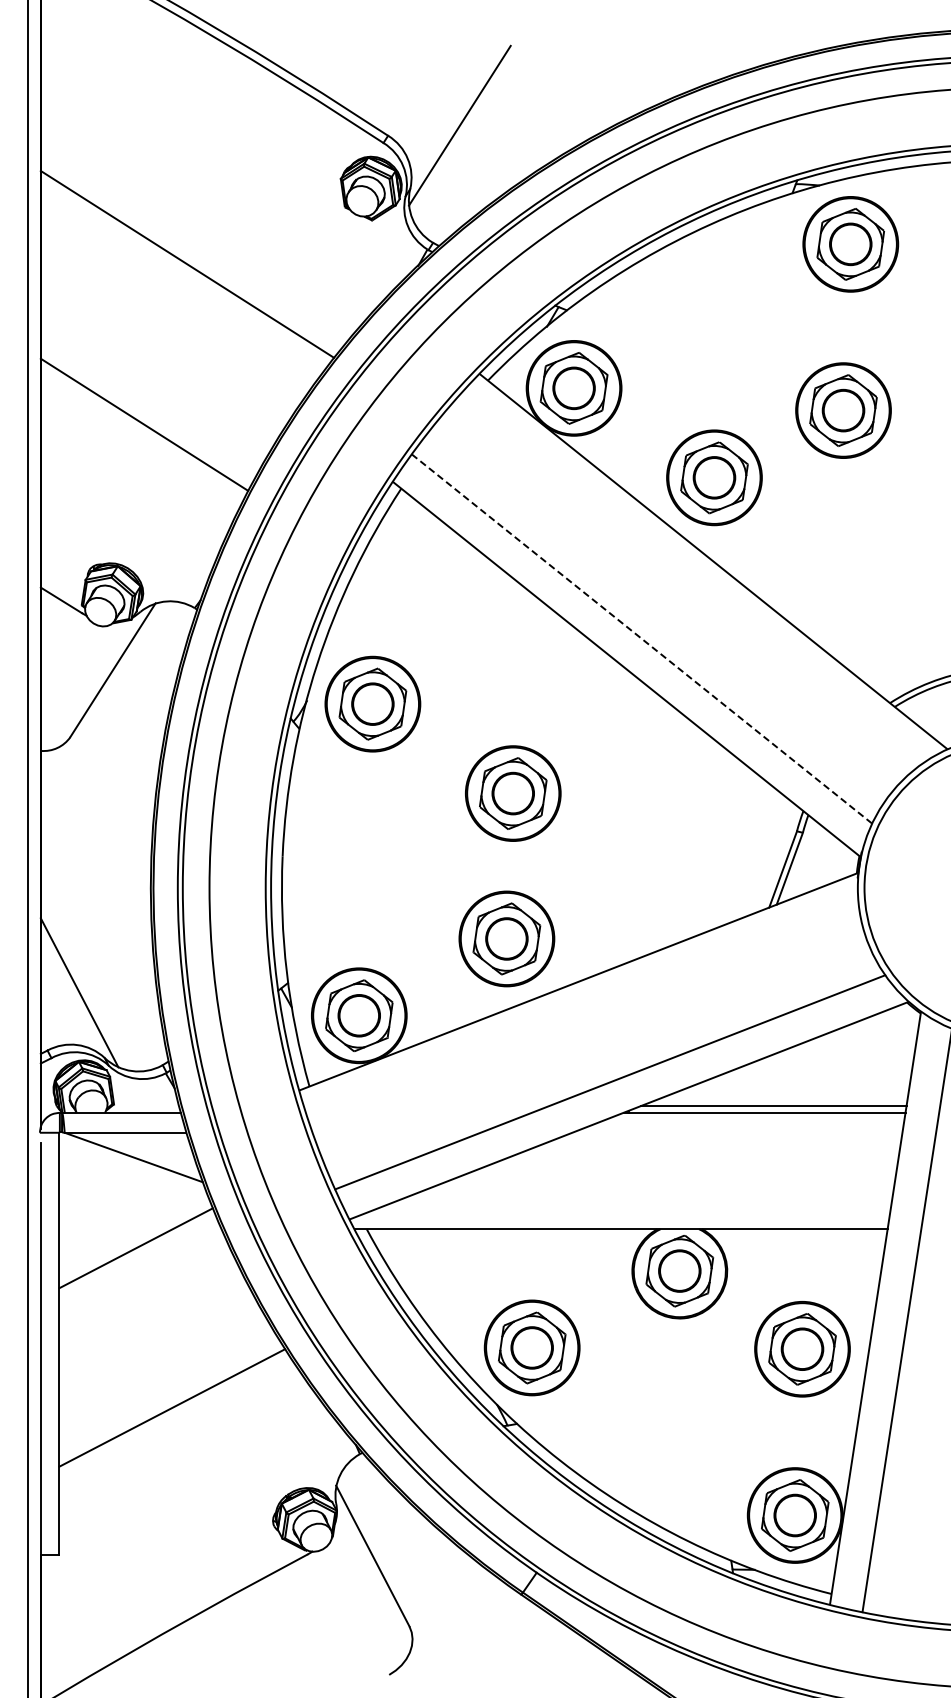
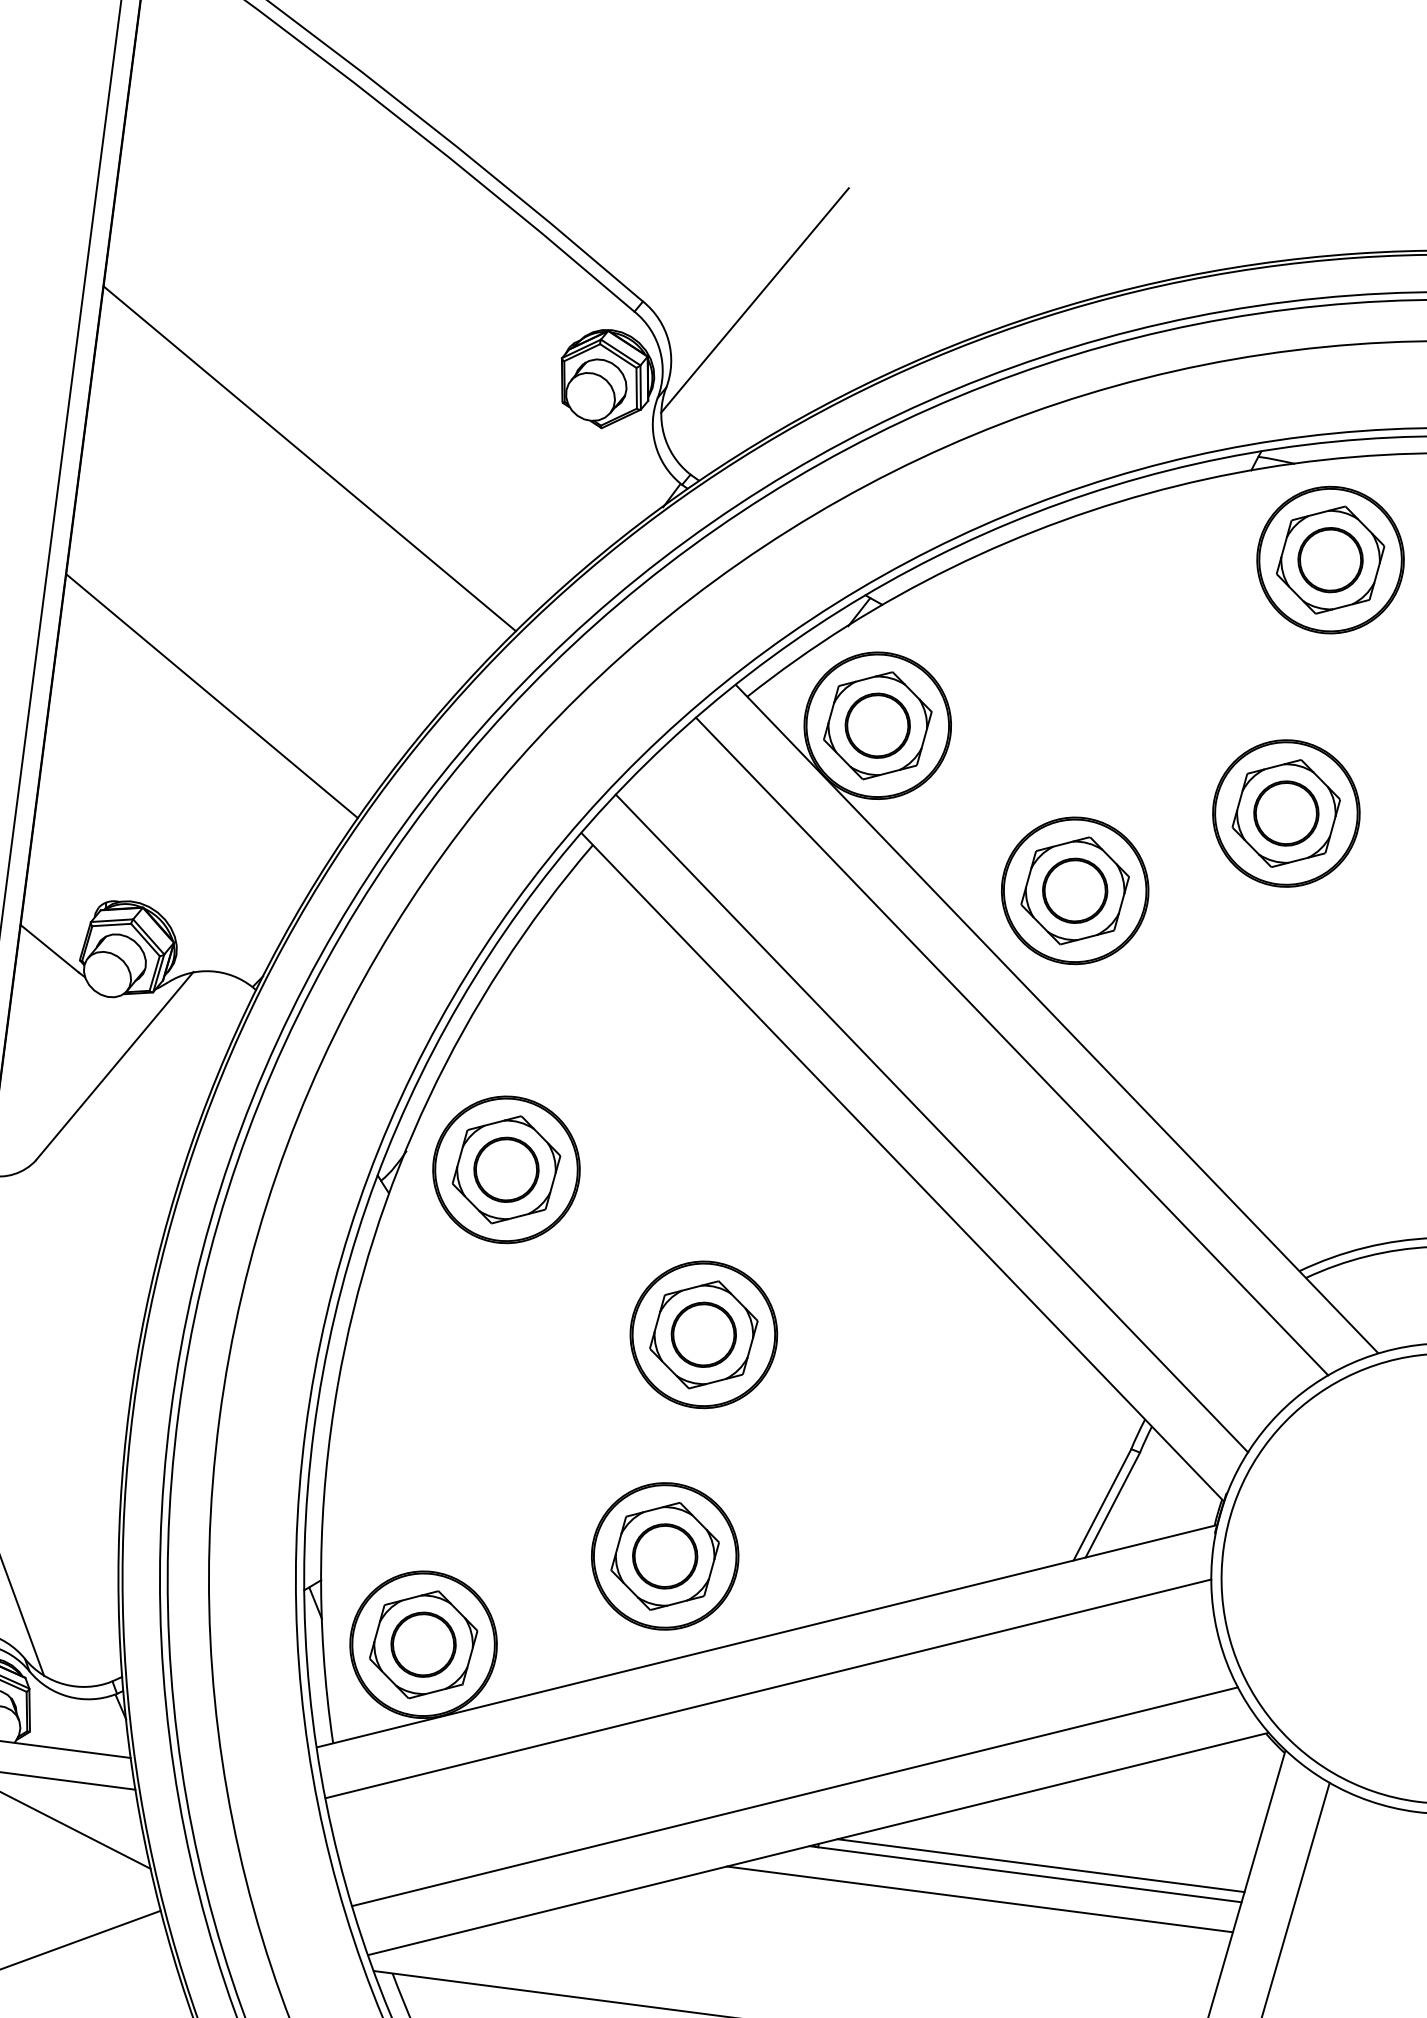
line: (686, 582) -> (1011, 1045), added
line: (642, 639) -> (932, 1124), dashed -> solid
line: (584, 1015) -> (768, 1689), added
line: (737, 1132) -> (980, 1899), added

